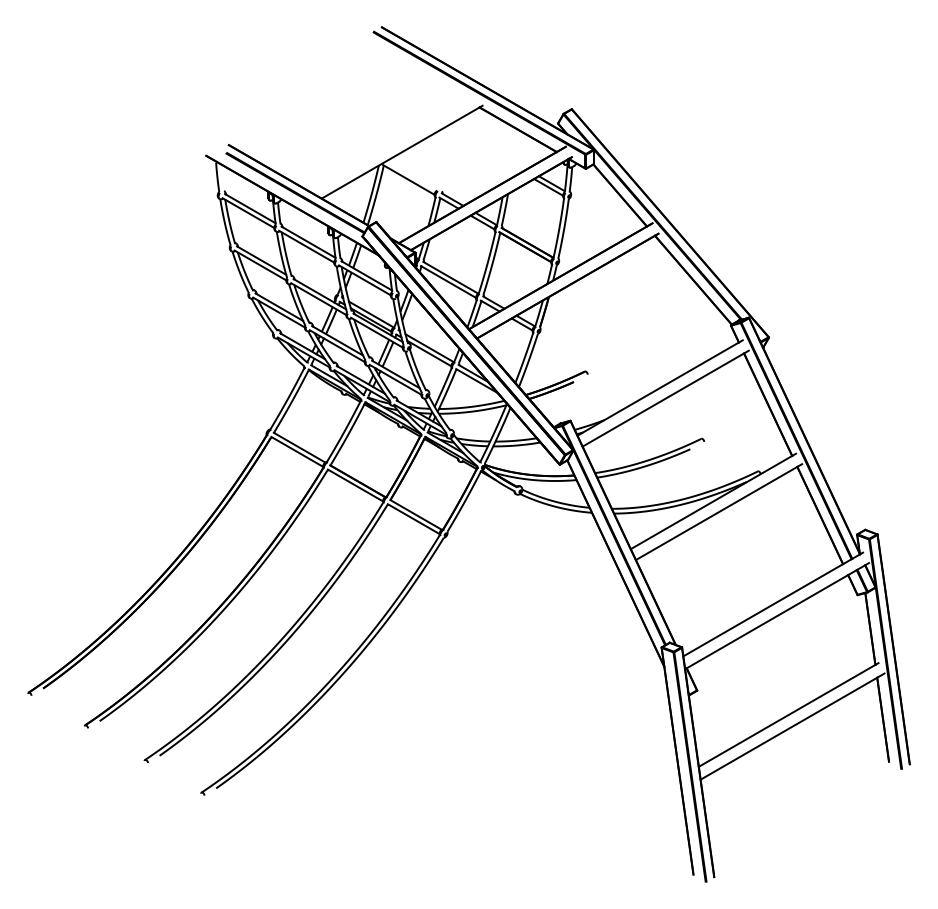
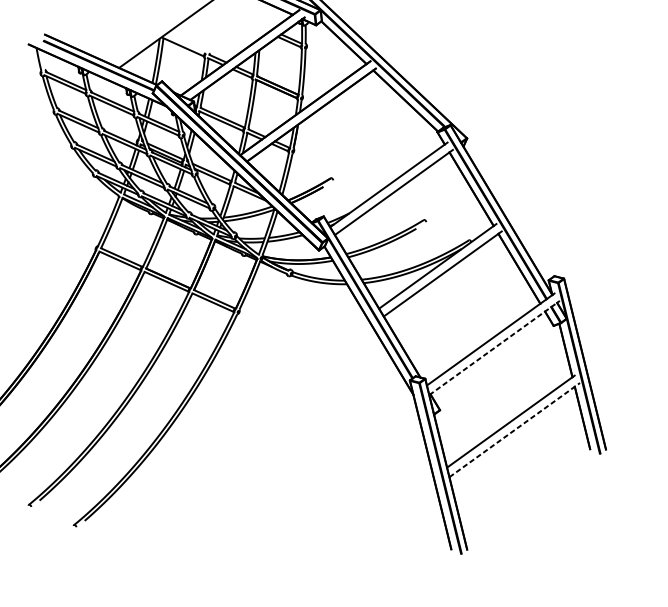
line: (777, 615) -> (494, 347), solid -> dashed
line: (793, 726) -> (515, 429), solid -> dashed

